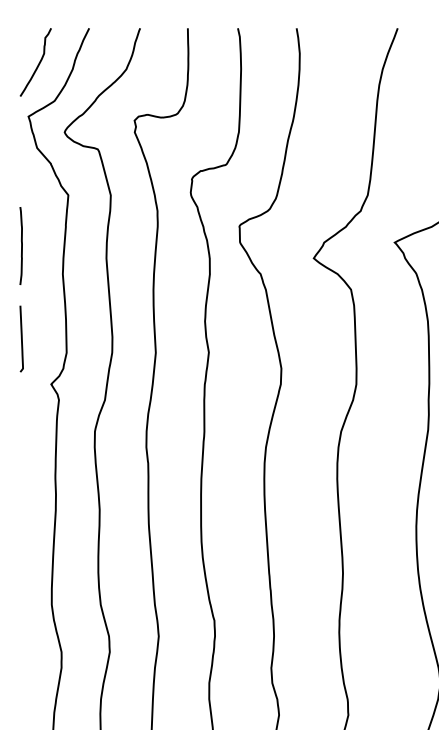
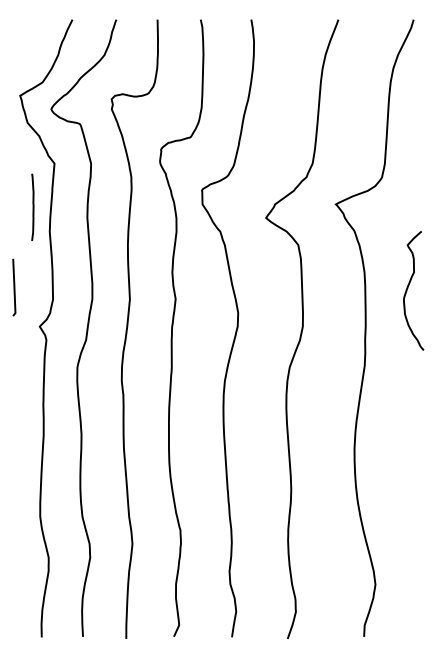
curve: (38, 62) -> (28, 49), removed
line: (20, 245) -> (32, 206), moved

